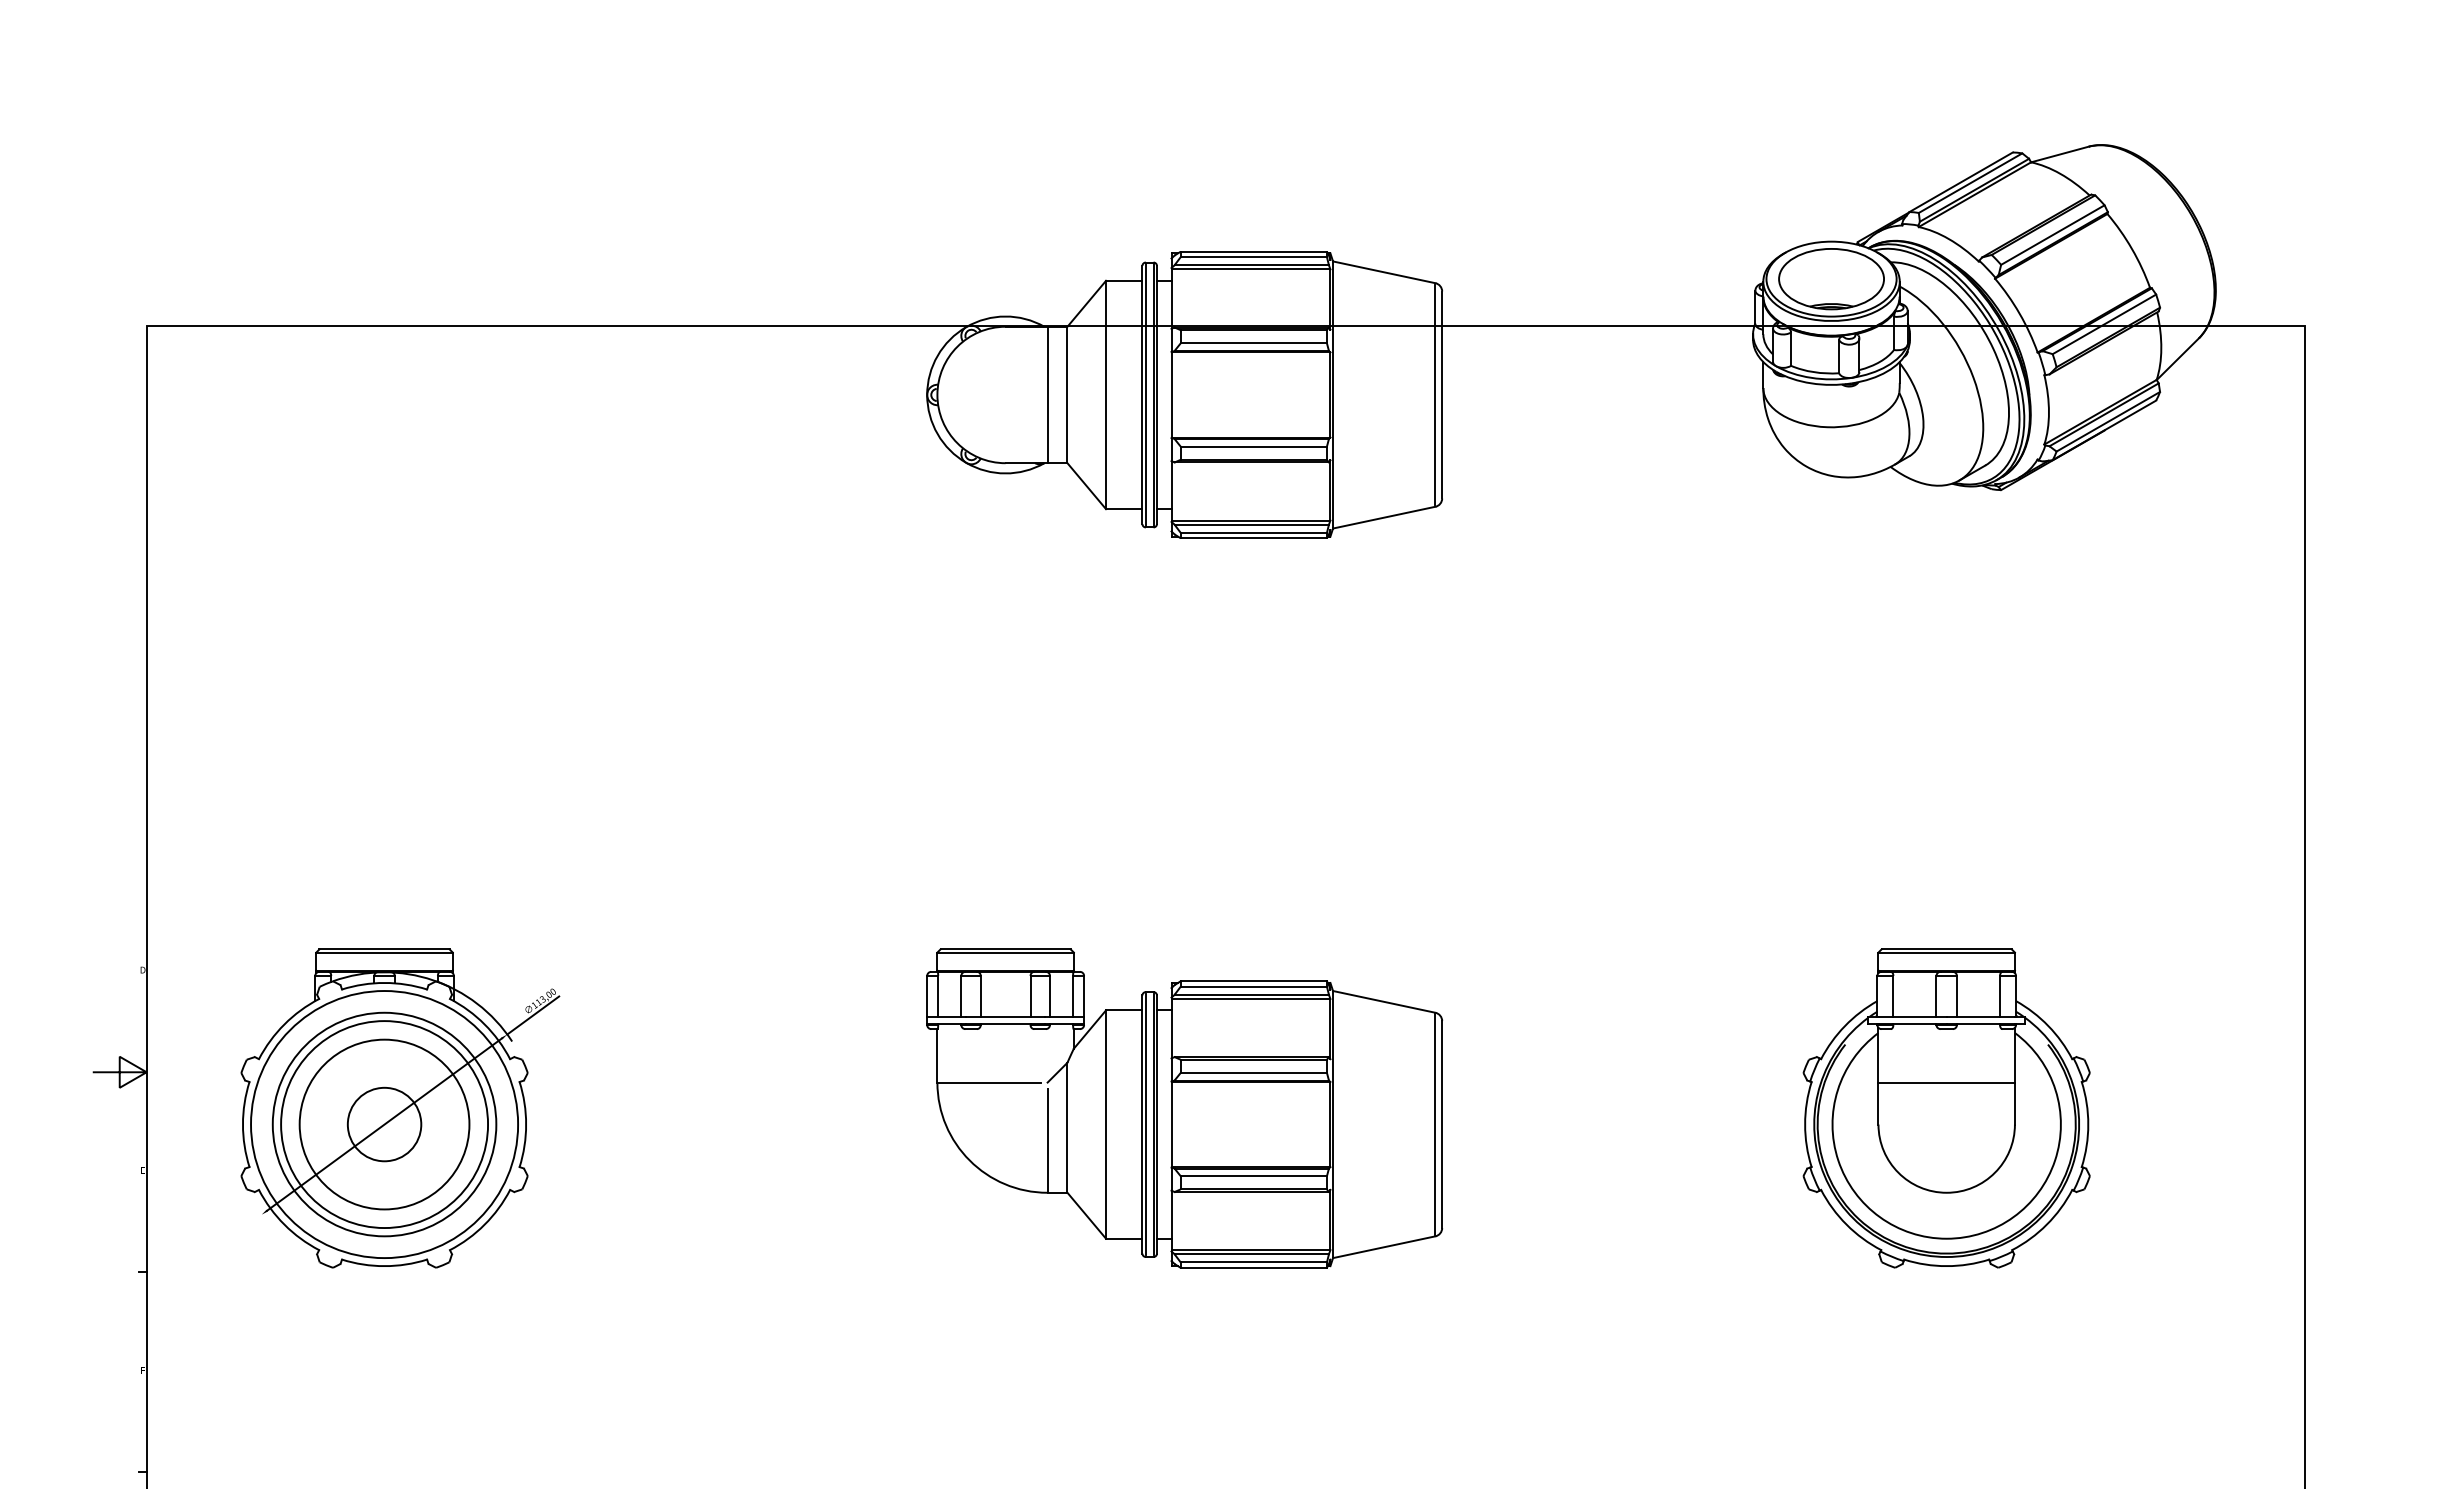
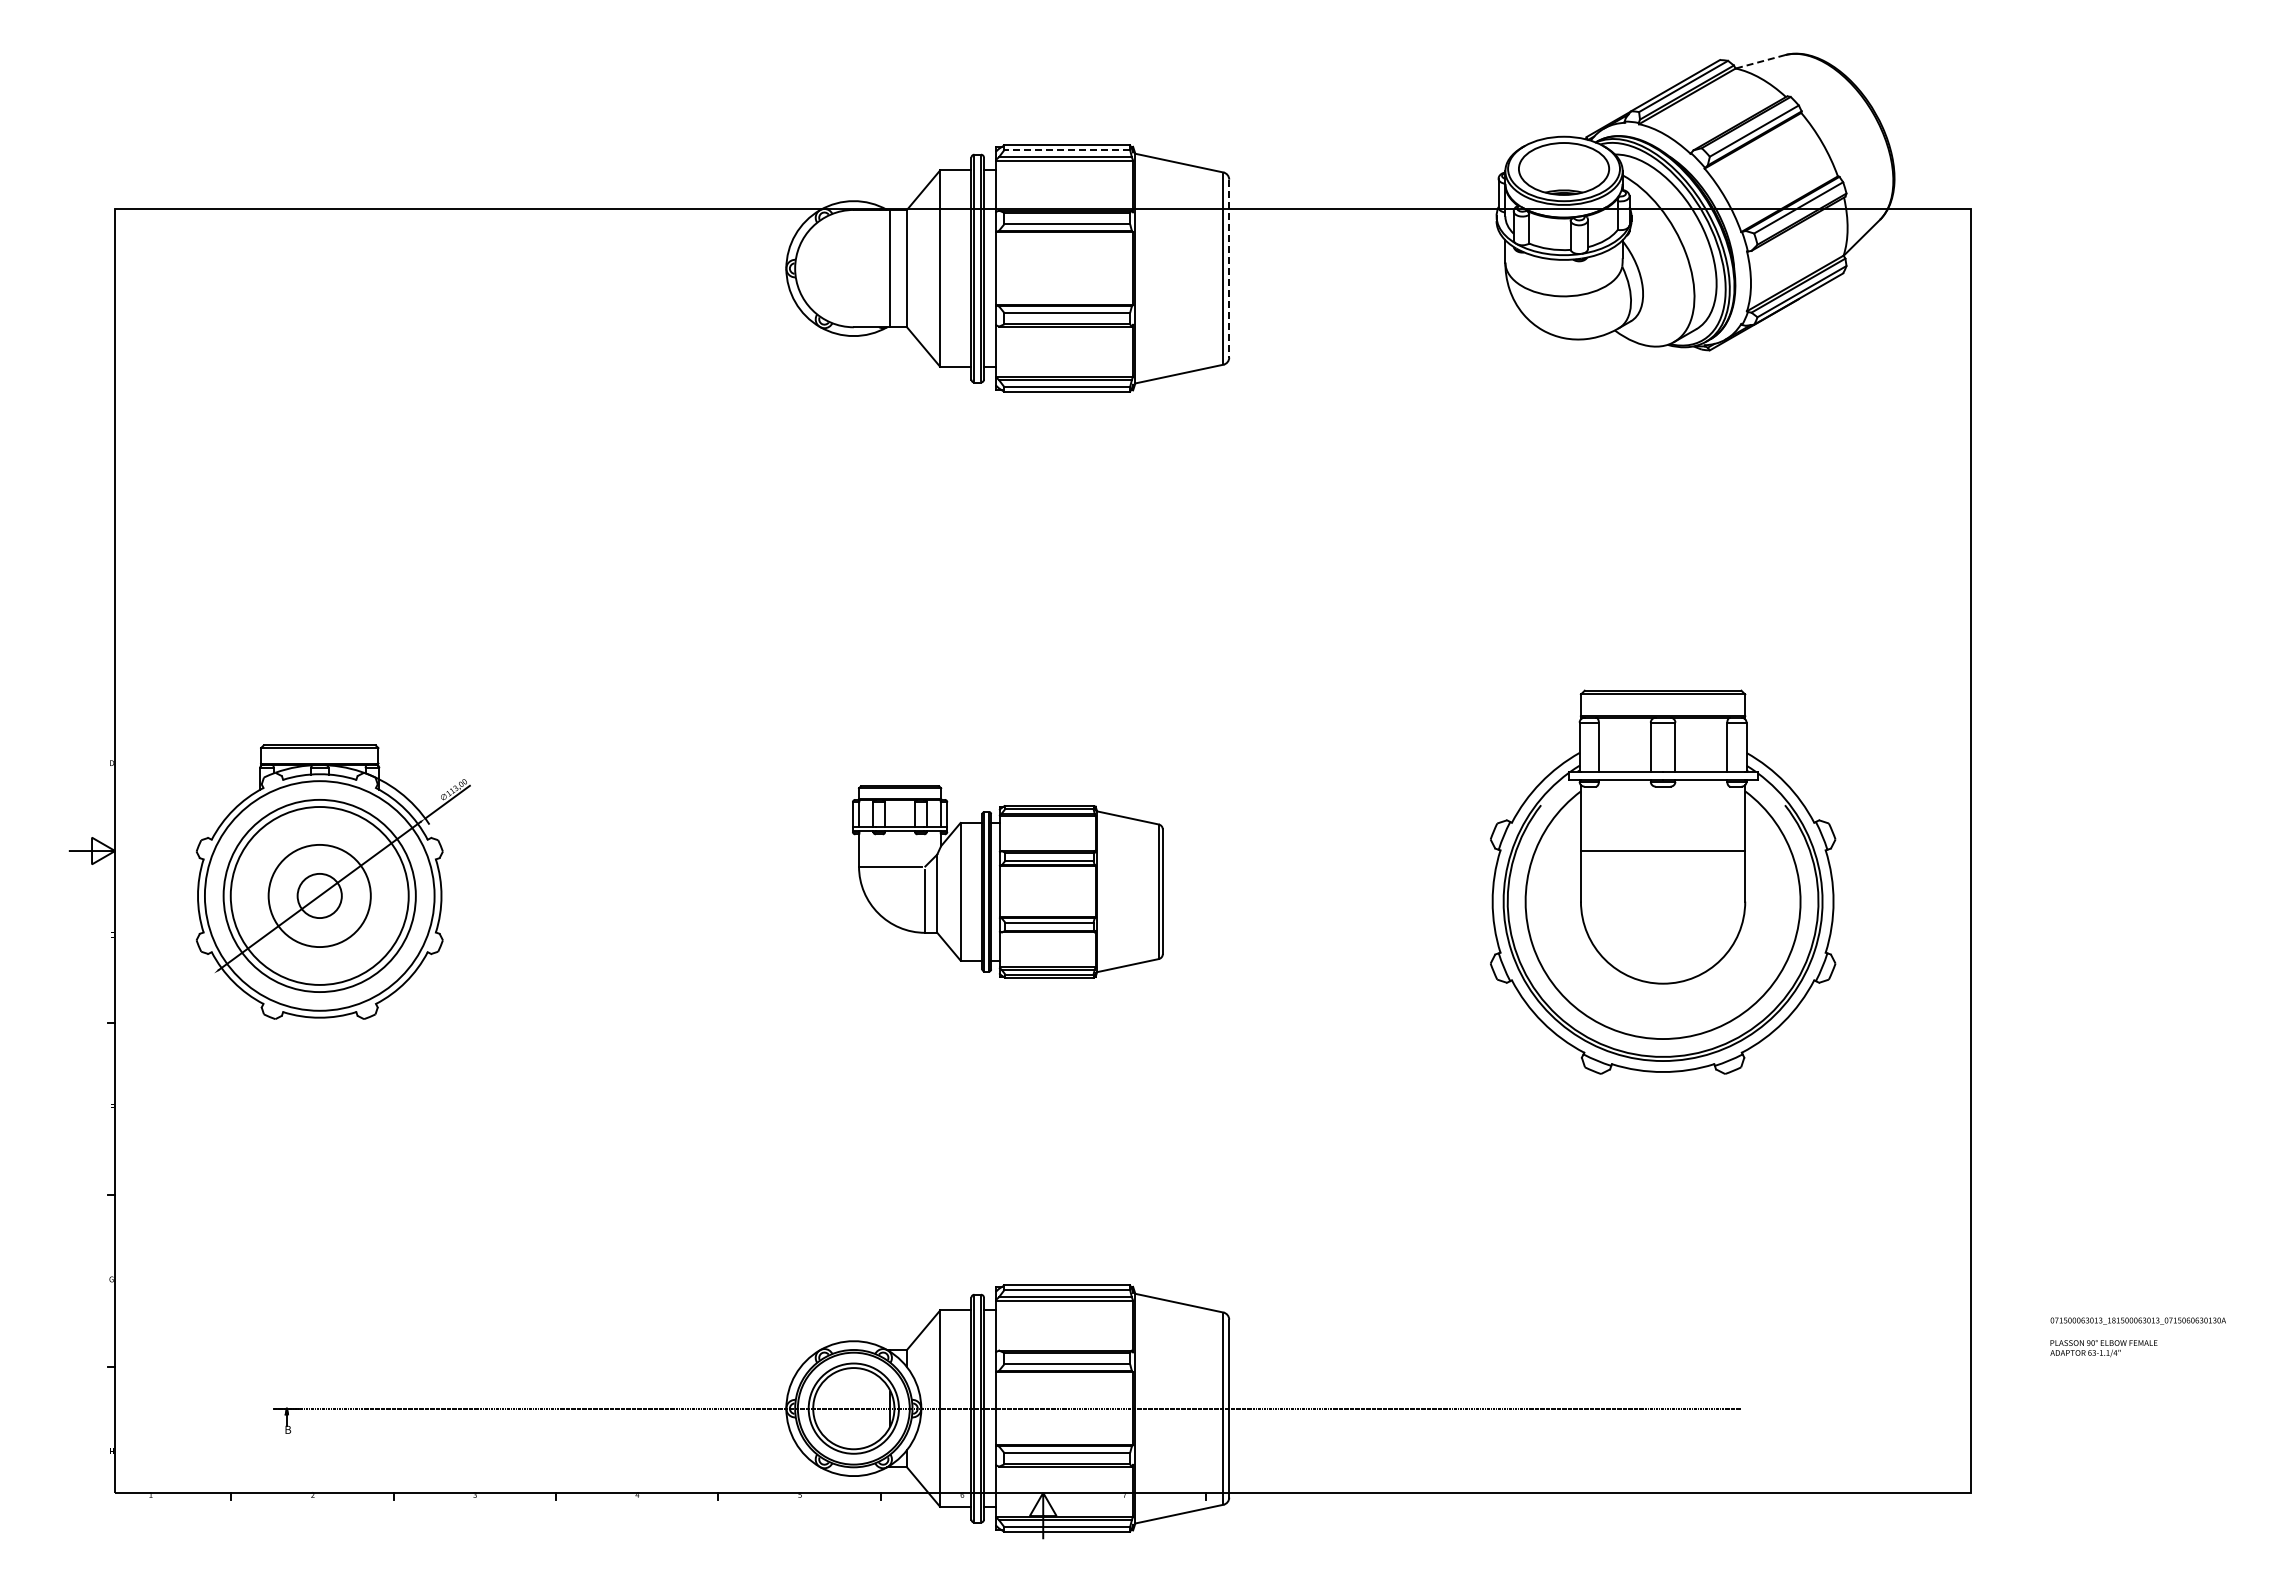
line: (2060, 154) -> (1760, 61), solid -> dashed
line: (1254, 257) -> (1067, 150), solid -> dashed
line: (1442, 394) -> (1229, 268), solid -> dashed
part: (1184, 1107) -> (1007, 881), size x0.7
part: (1946, 1107) -> (1662, 881), size x1.4
circle: (384, 1124) -> (319, 895), size x0.7
circle: (384, 1124) -> (319, 895), size x0.7

